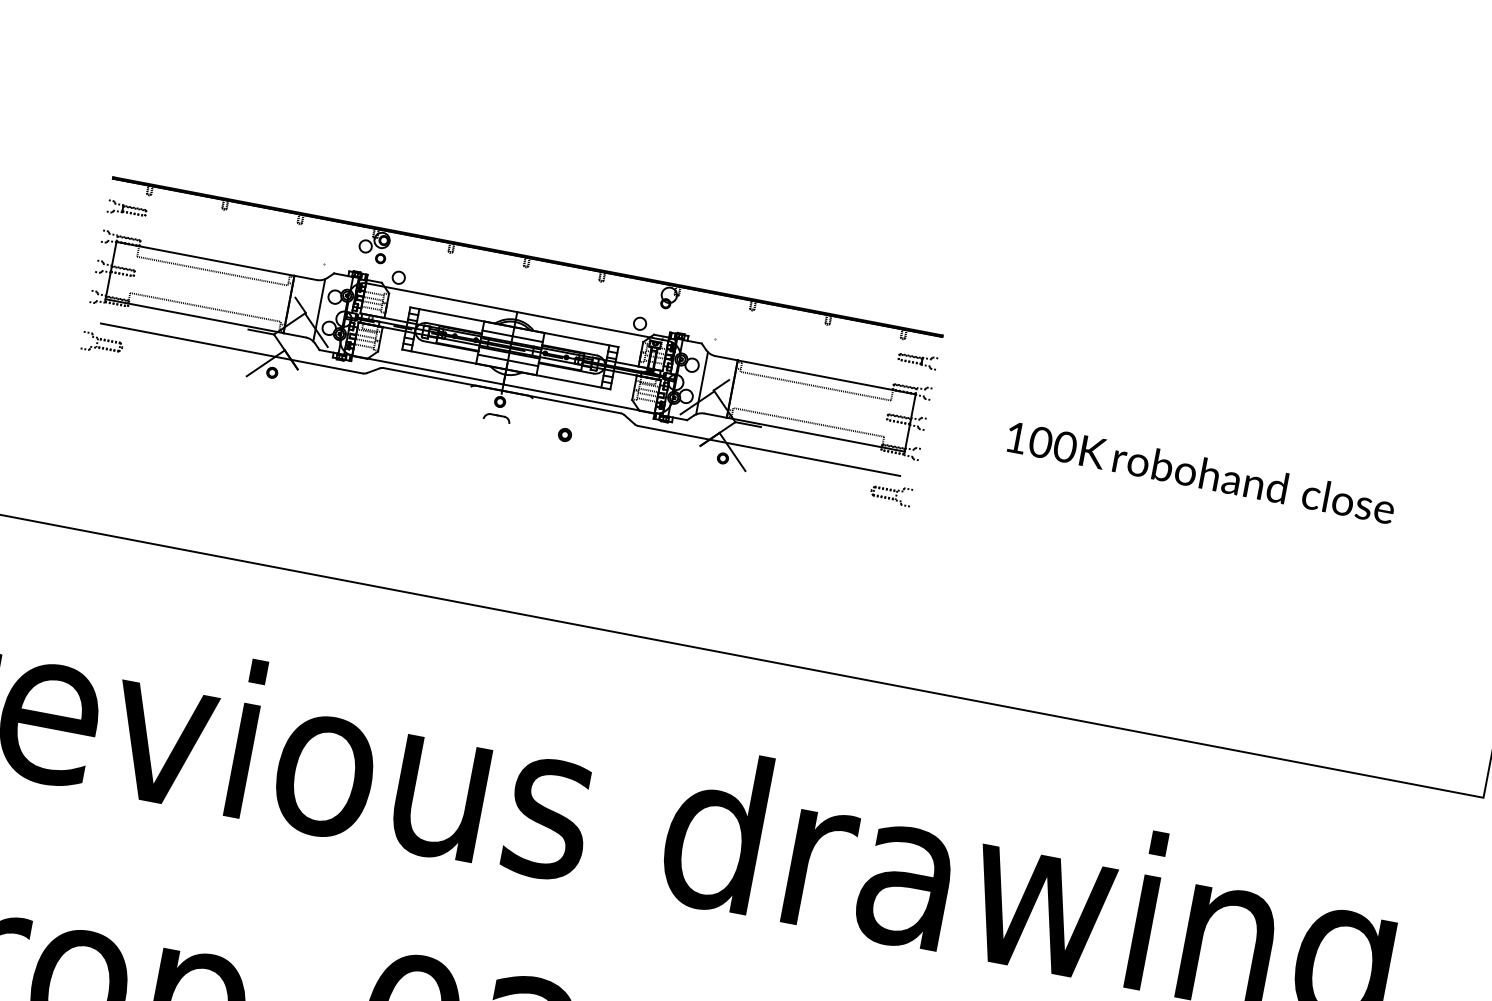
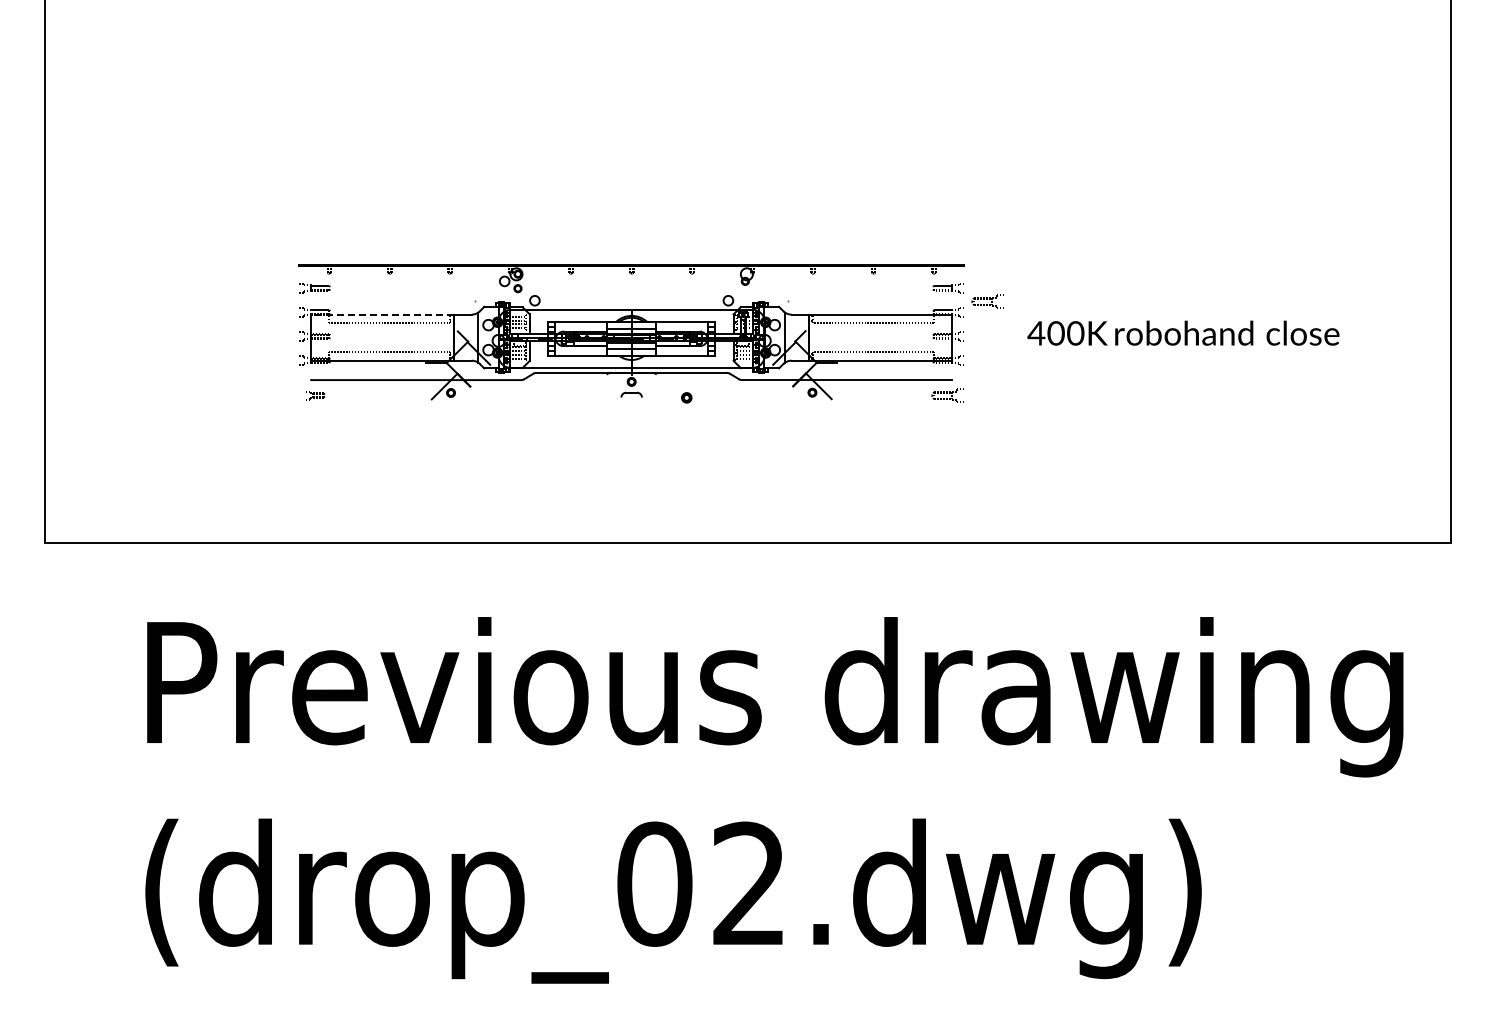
line: (205, 258) -> (382, 314), solid -> dashed
part: (102, 343) -> (315, 395), size x0.6
part: (962, 386) -> (987, 301), added
text: (1016, 437) -> (1036, 333), 100K -> 400K

